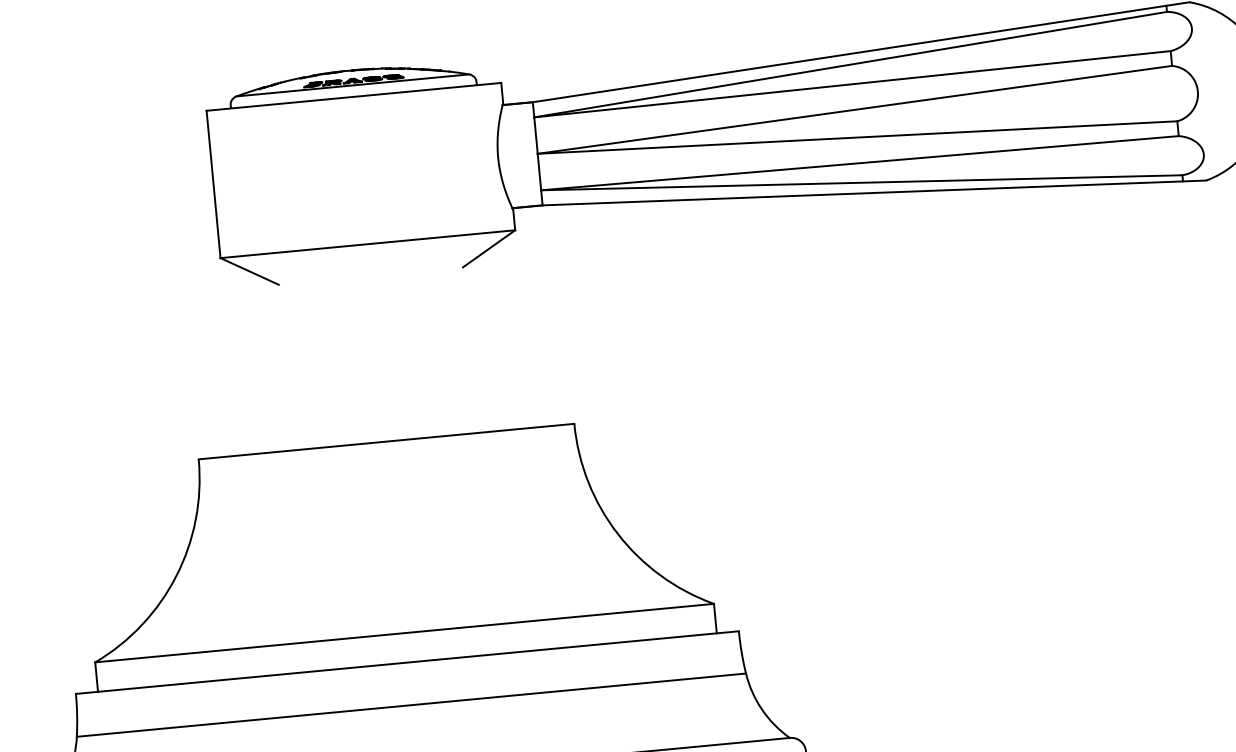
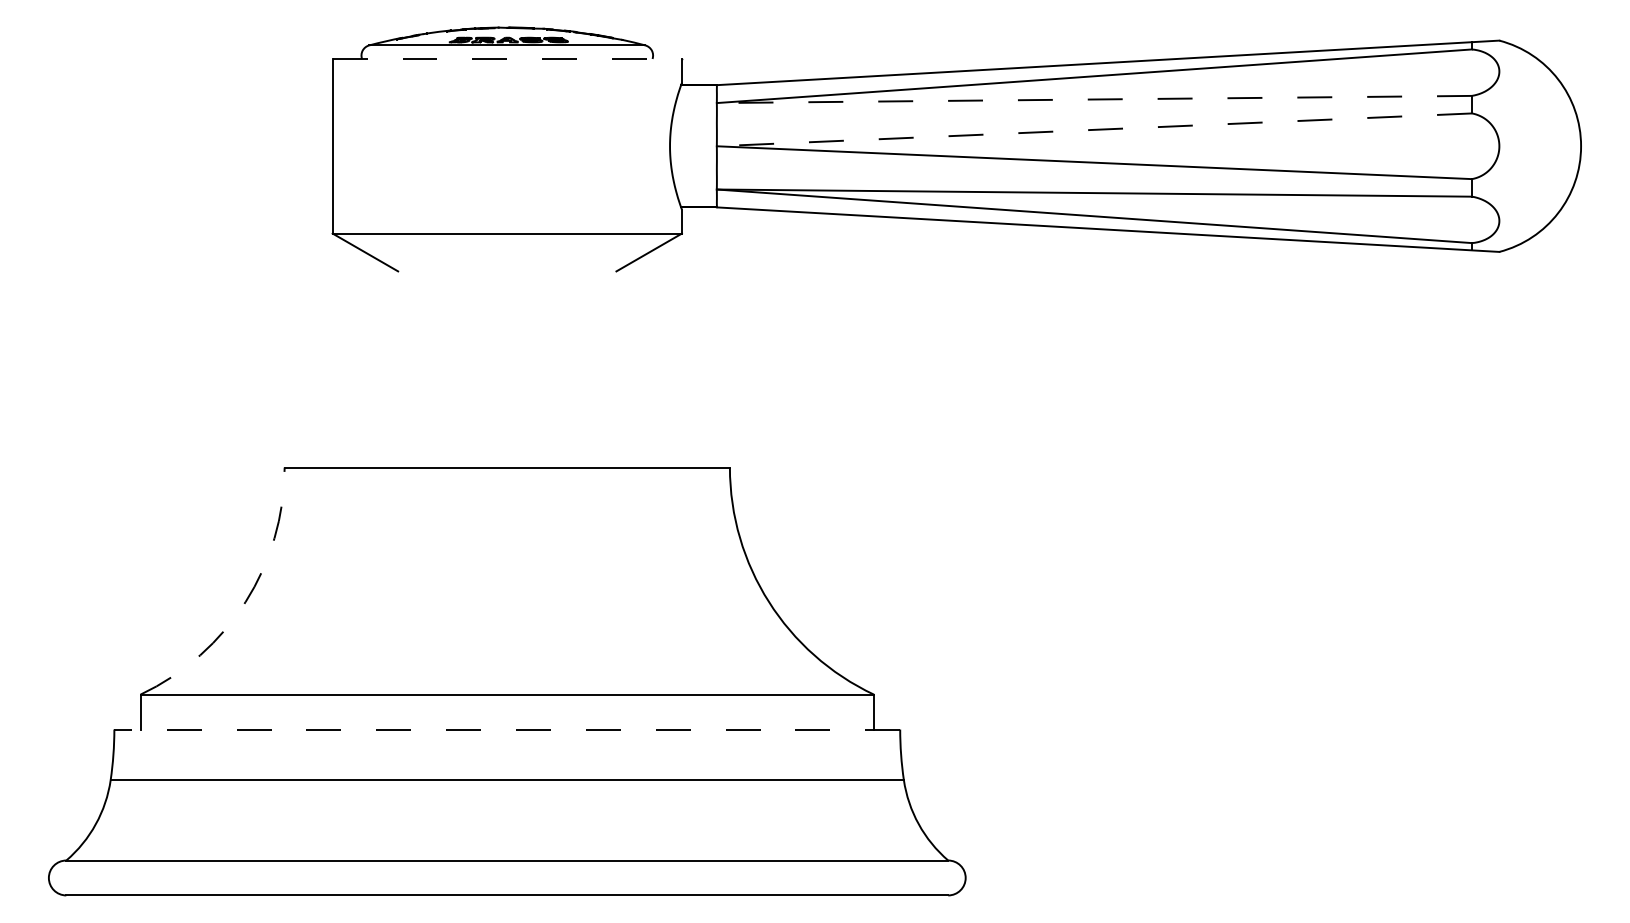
line: (852, 84) -> (1094, 99), solid -> dashed
line: (354, 96) -> (507, 58), solid -> dashed
line: (854, 109) -> (1094, 129), solid -> dashed
arc: (176, 576) -> (245, 602), solid -> dashed
line: (407, 662) -> (507, 729), solid -> dashed

